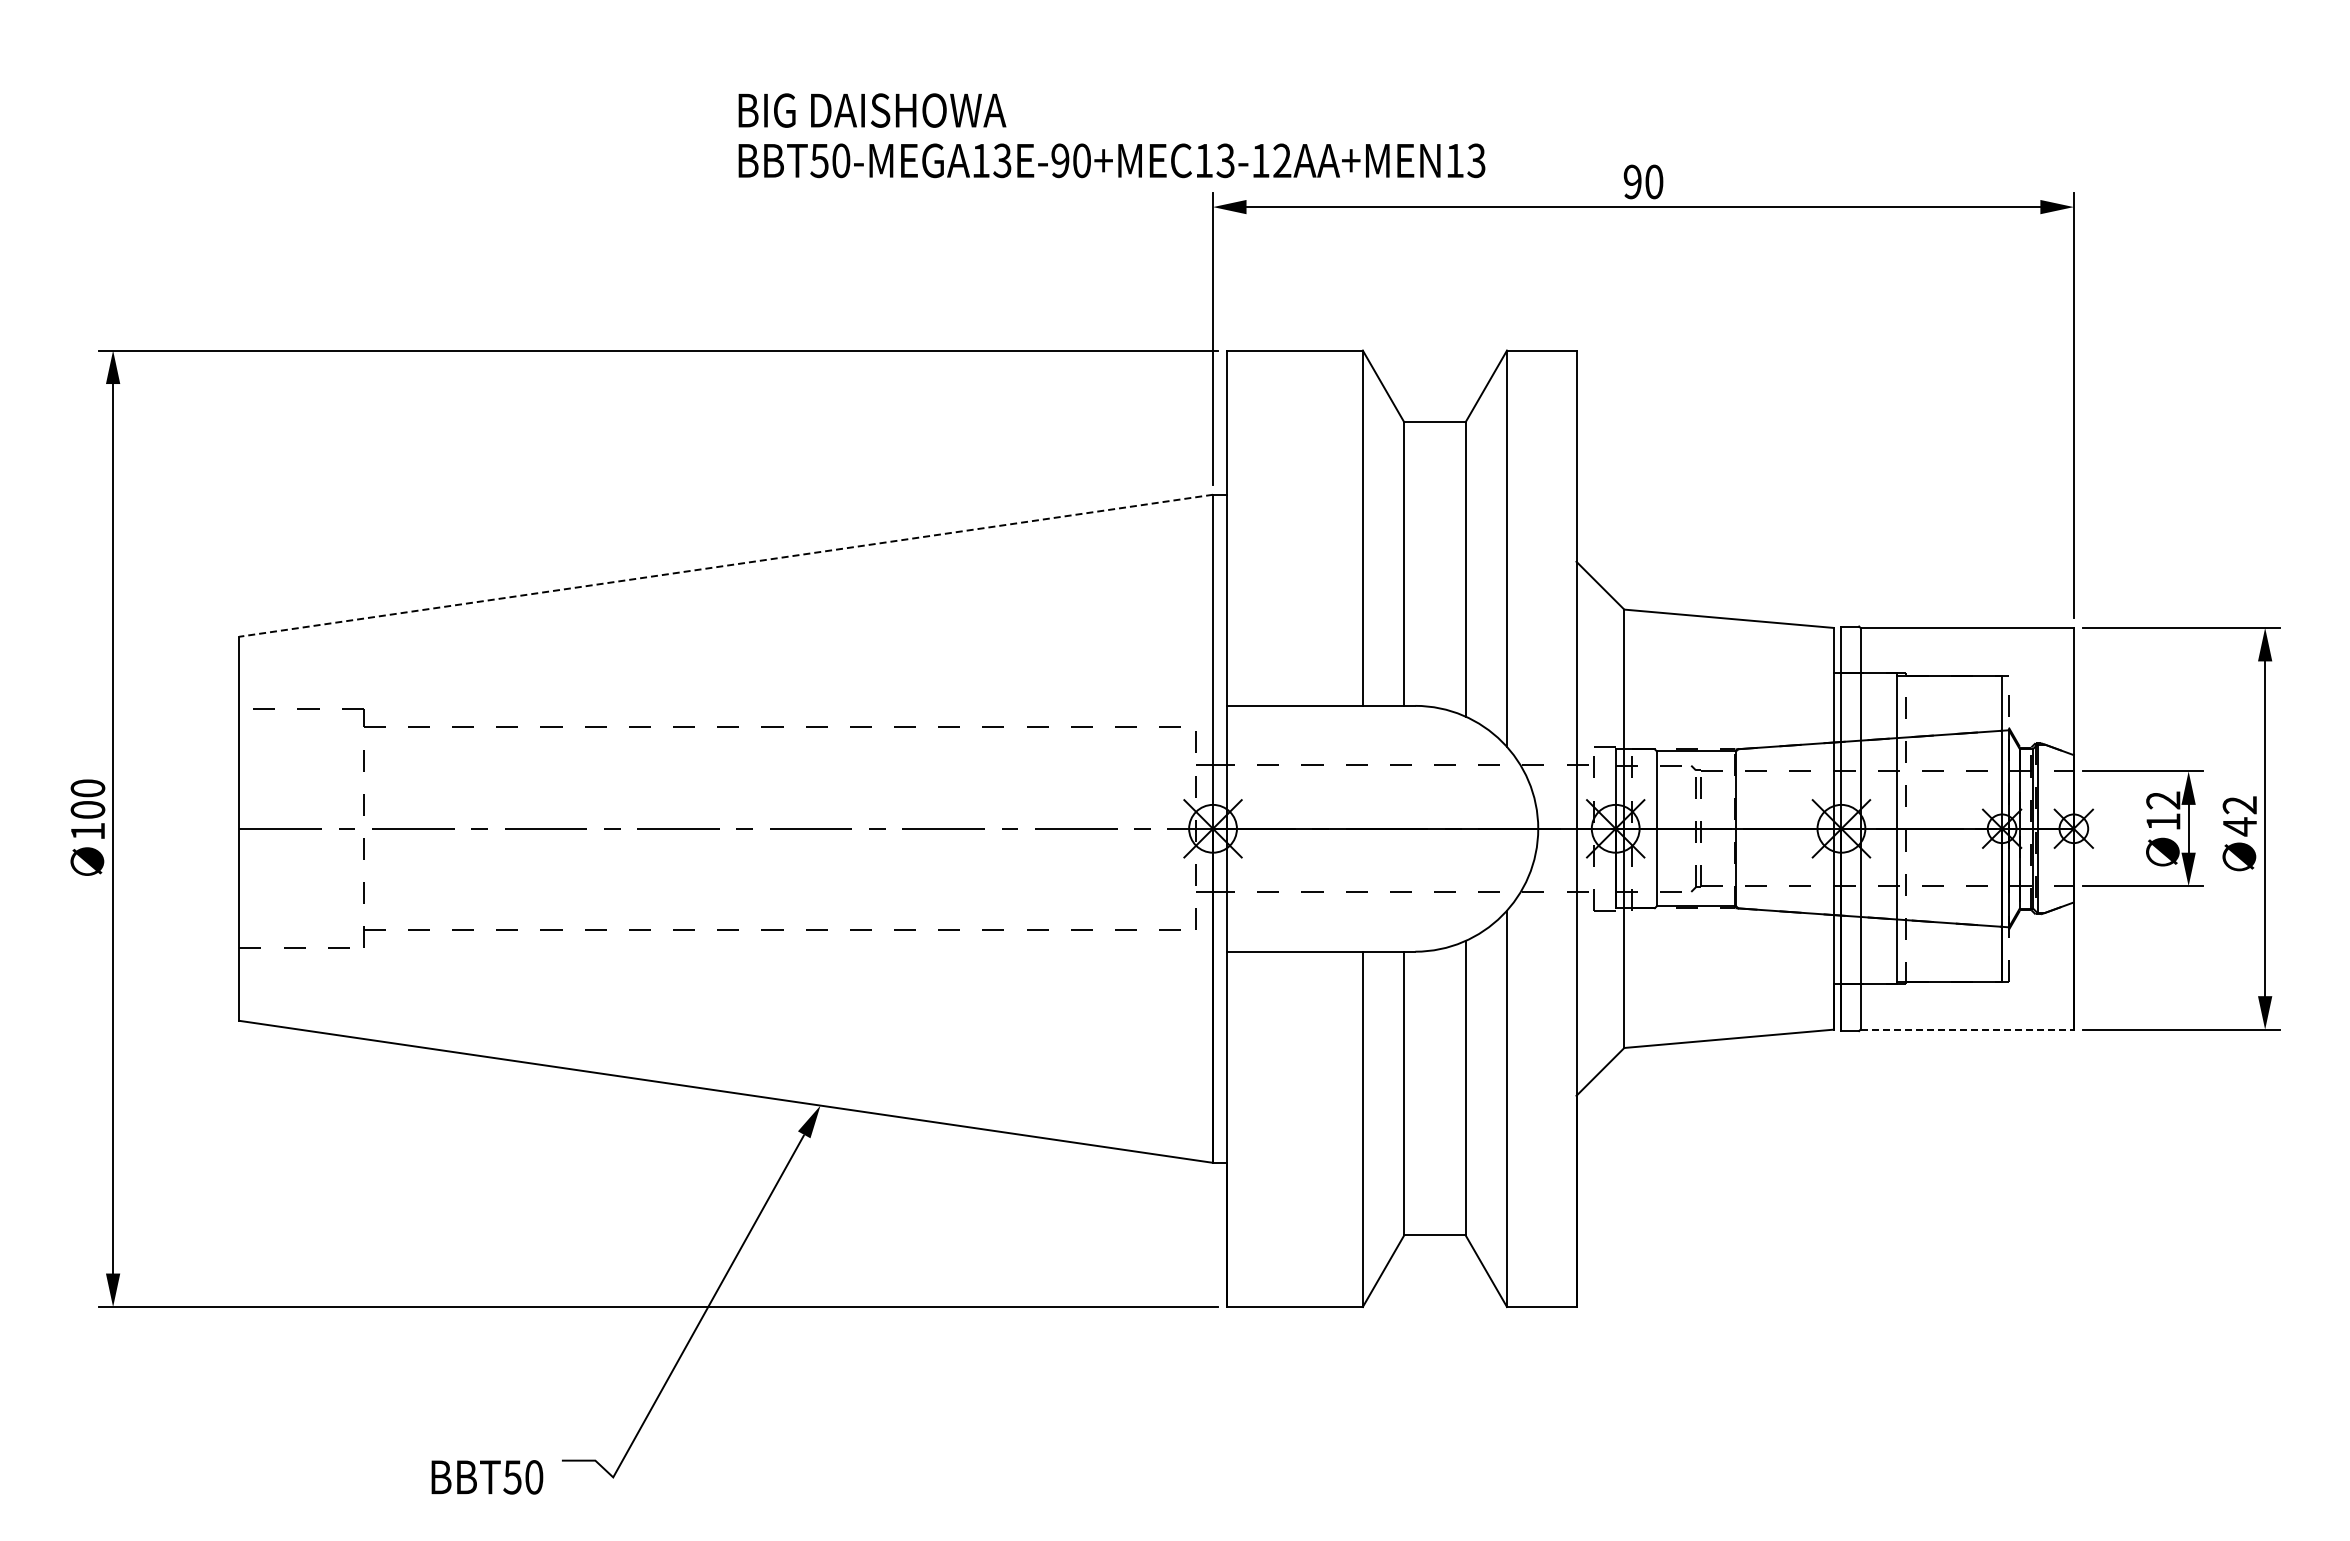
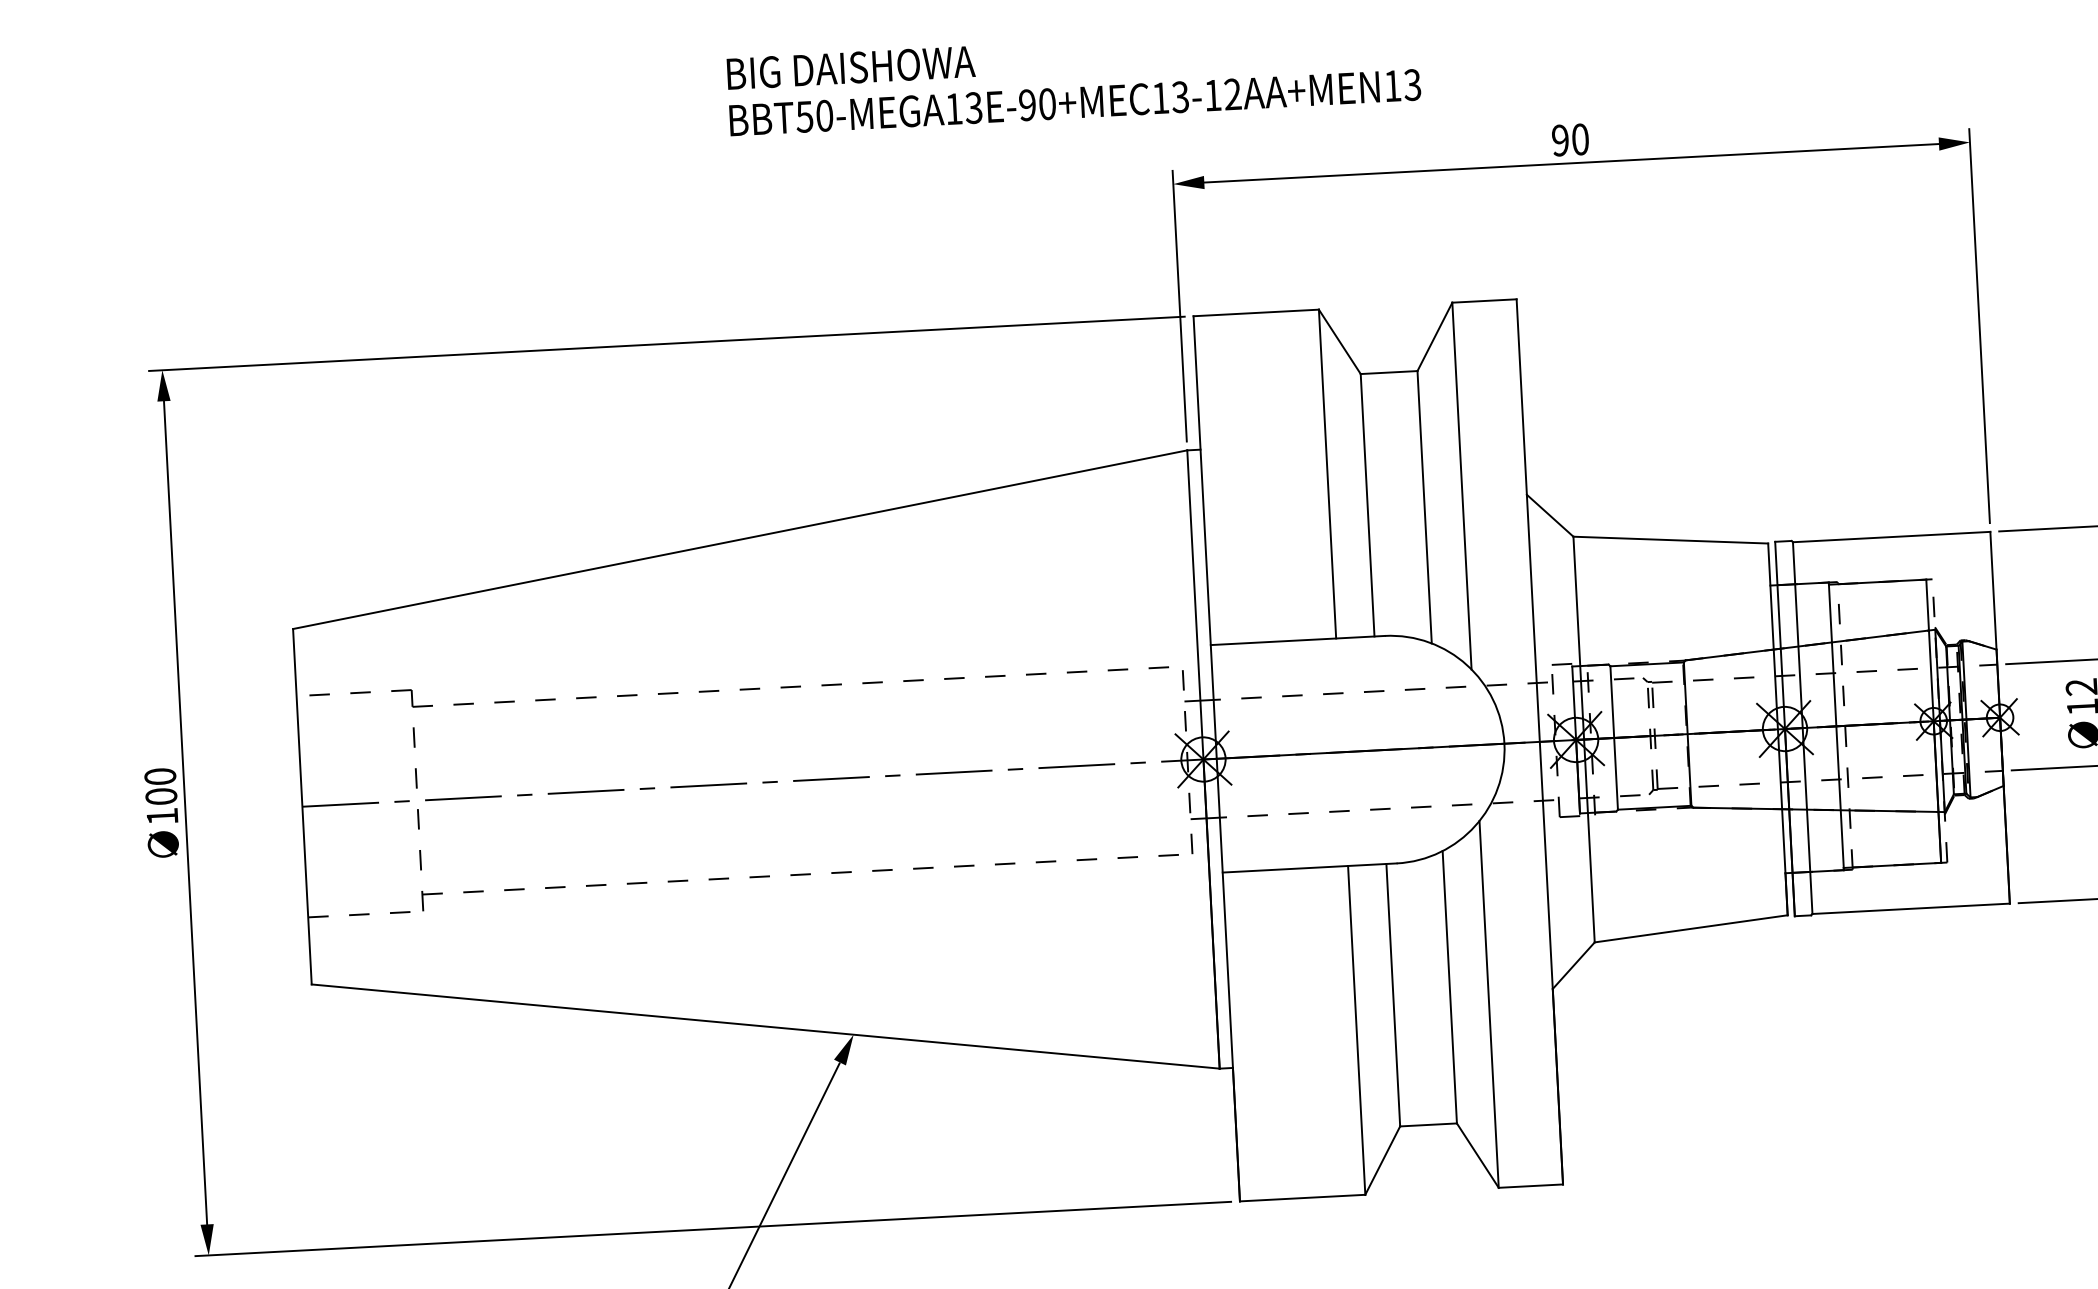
text: (1111, 135) -> (1073, 79), moved
line: (726, 565) -> (740, 539), dashed -> solid
line: (1967, 1029) -> (1911, 908), dashed -> solid

